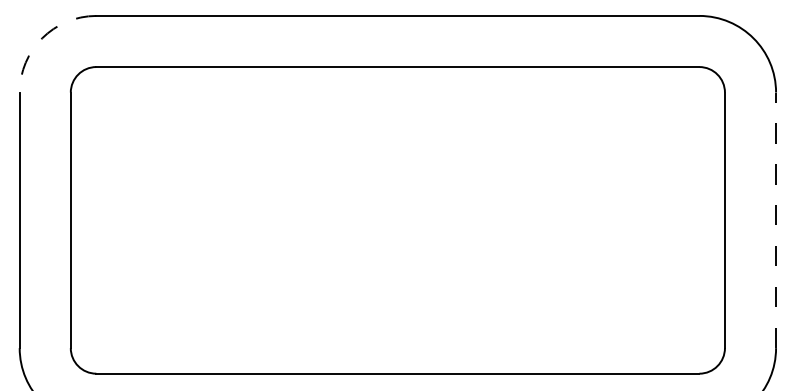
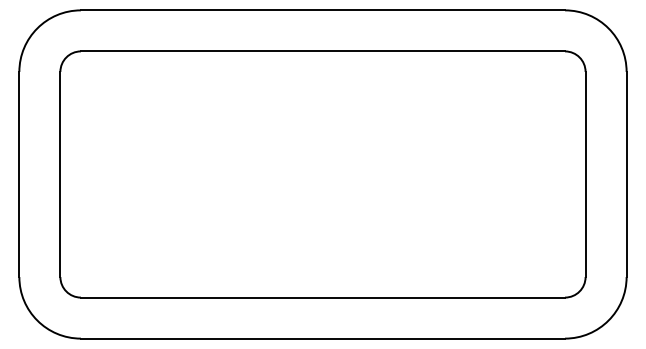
arc: (42, 38) -> (37, 28), dashed -> solid
line: (775, 220) -> (626, 174), dashed -> solid

